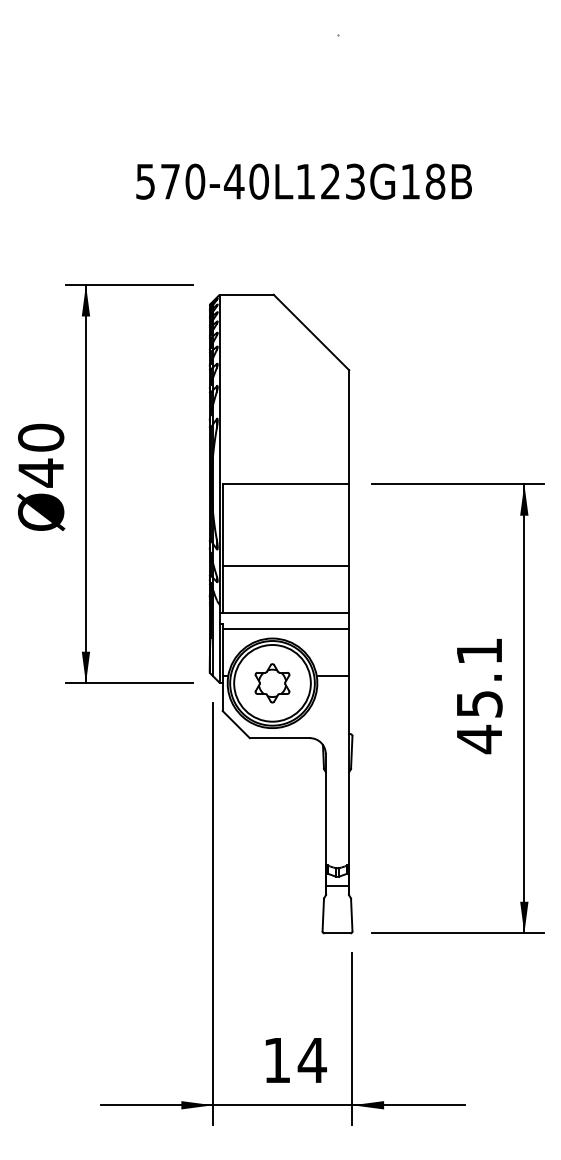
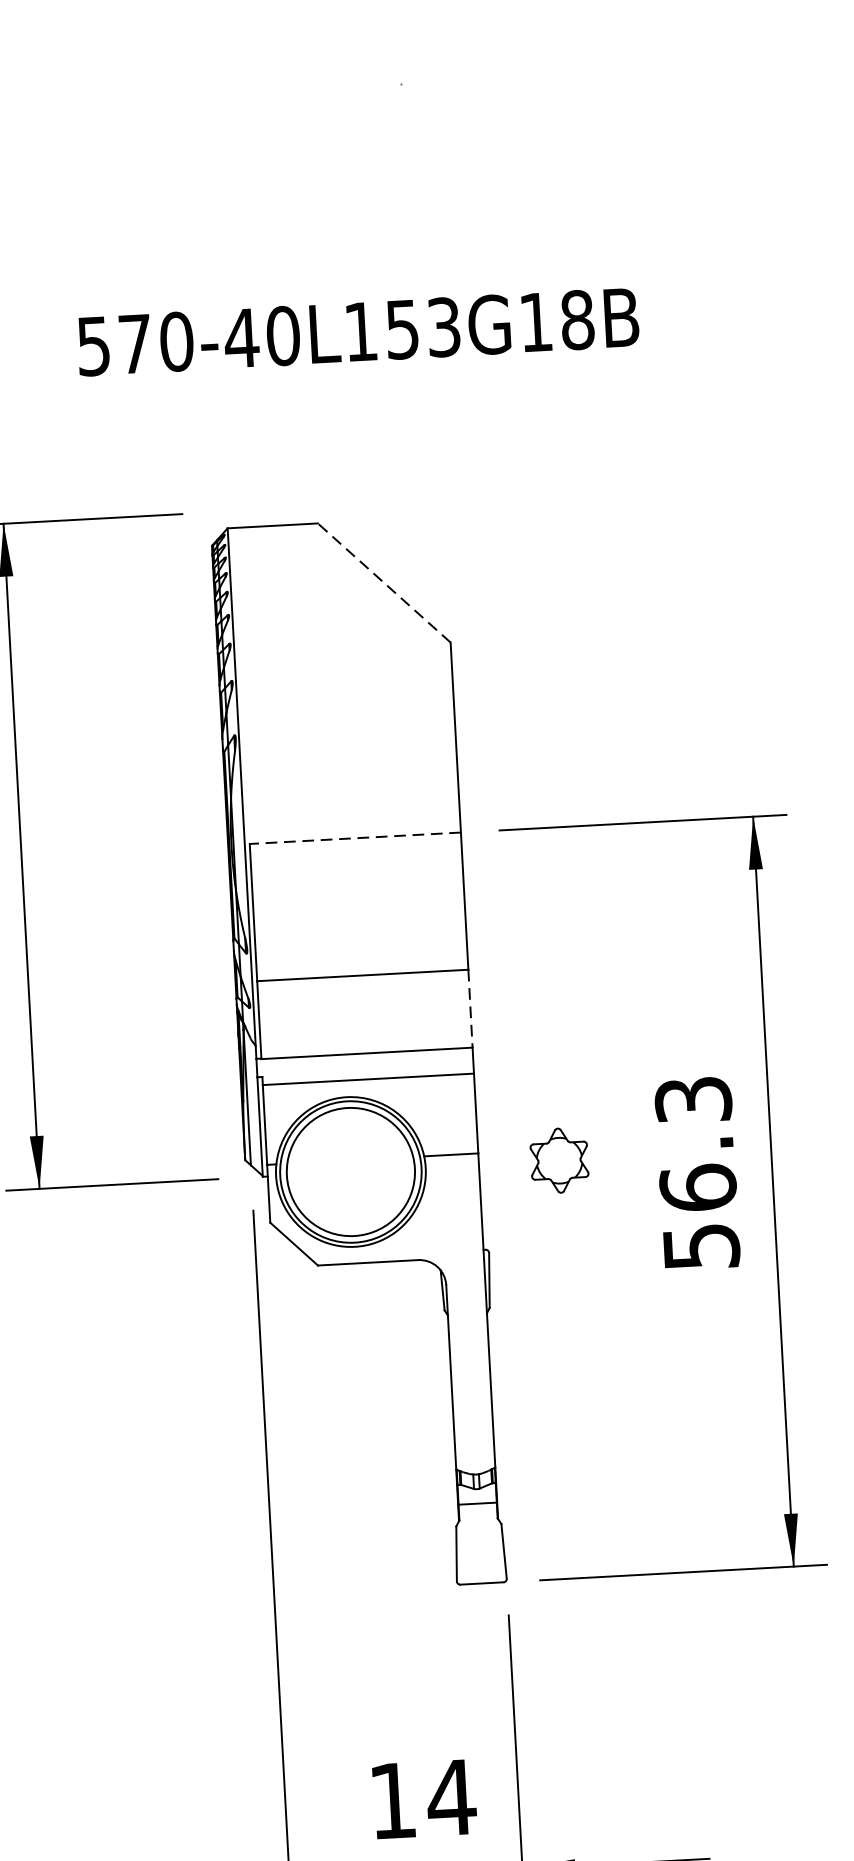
text: (330, 181) -> (402, 329), 570-40L123G18B -> 570-40L153G18B
line: (311, 332) -> (384, 582), solid -> dashed
line: (285, 484) -> (354, 838), solid -> dashed
line: (349, 590) -> (470, 1010), solid -> dashed
part: (272, 683) -> (559, 1160), moved
text: (479, 696) -> (697, 1175), 45.1 -> 56.3

